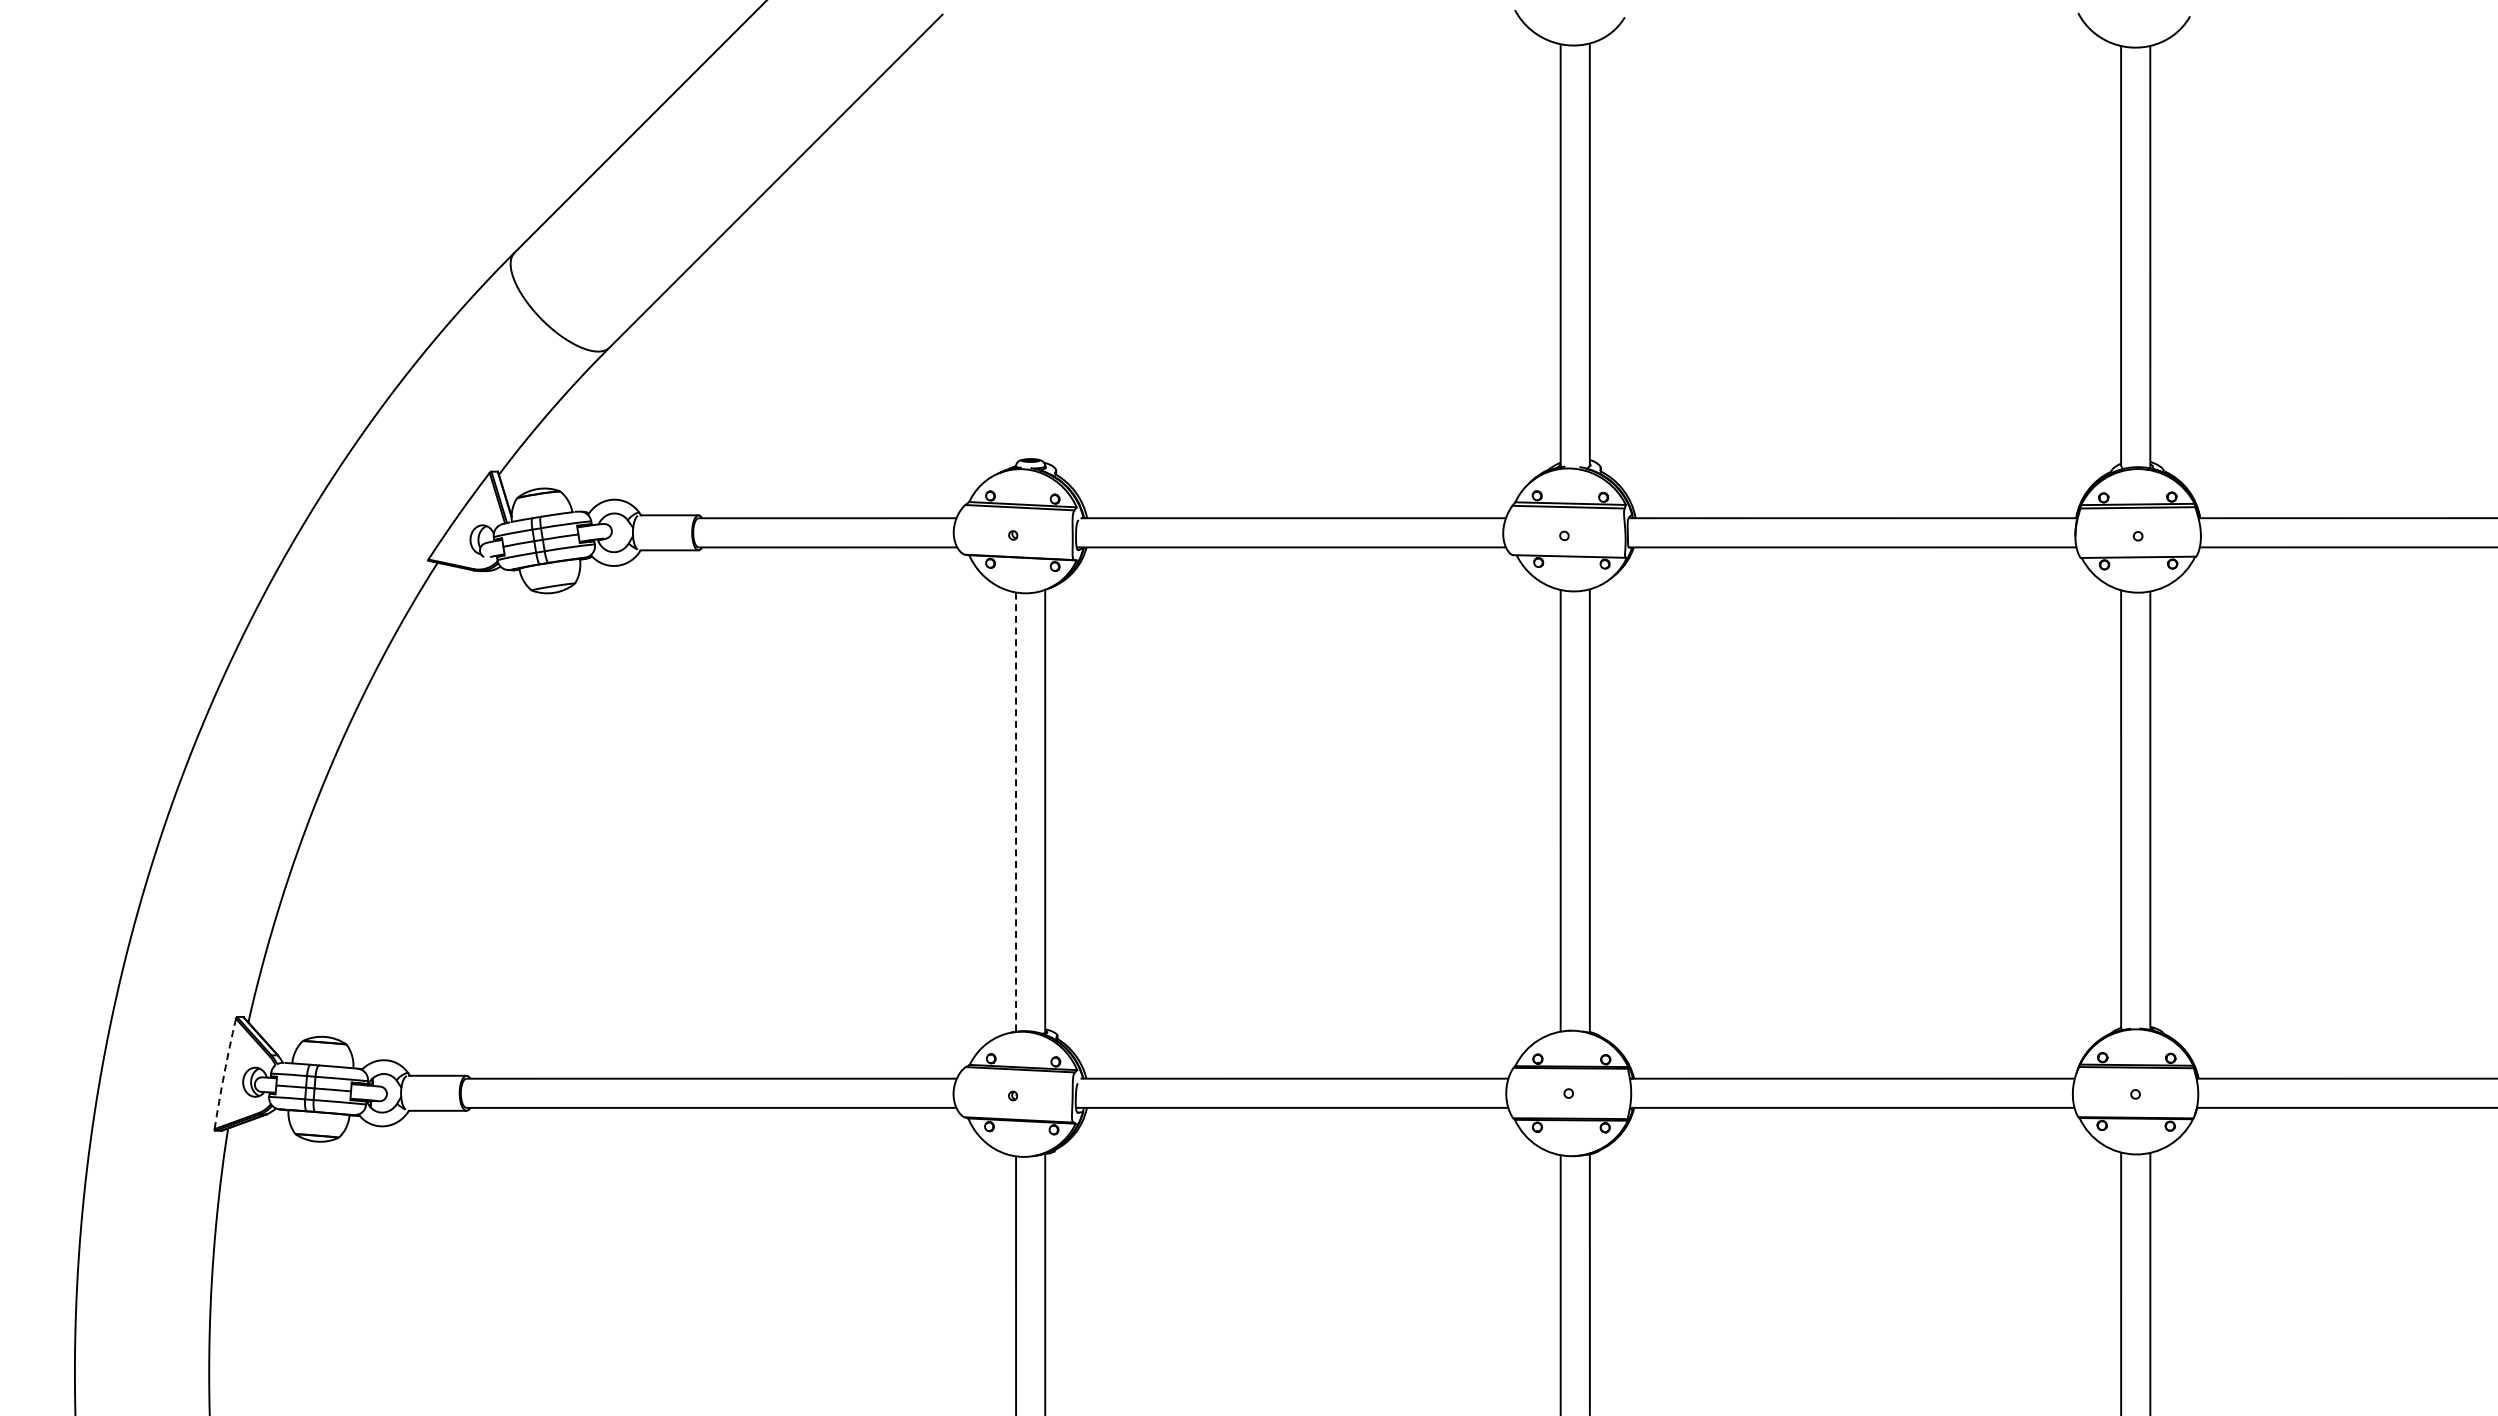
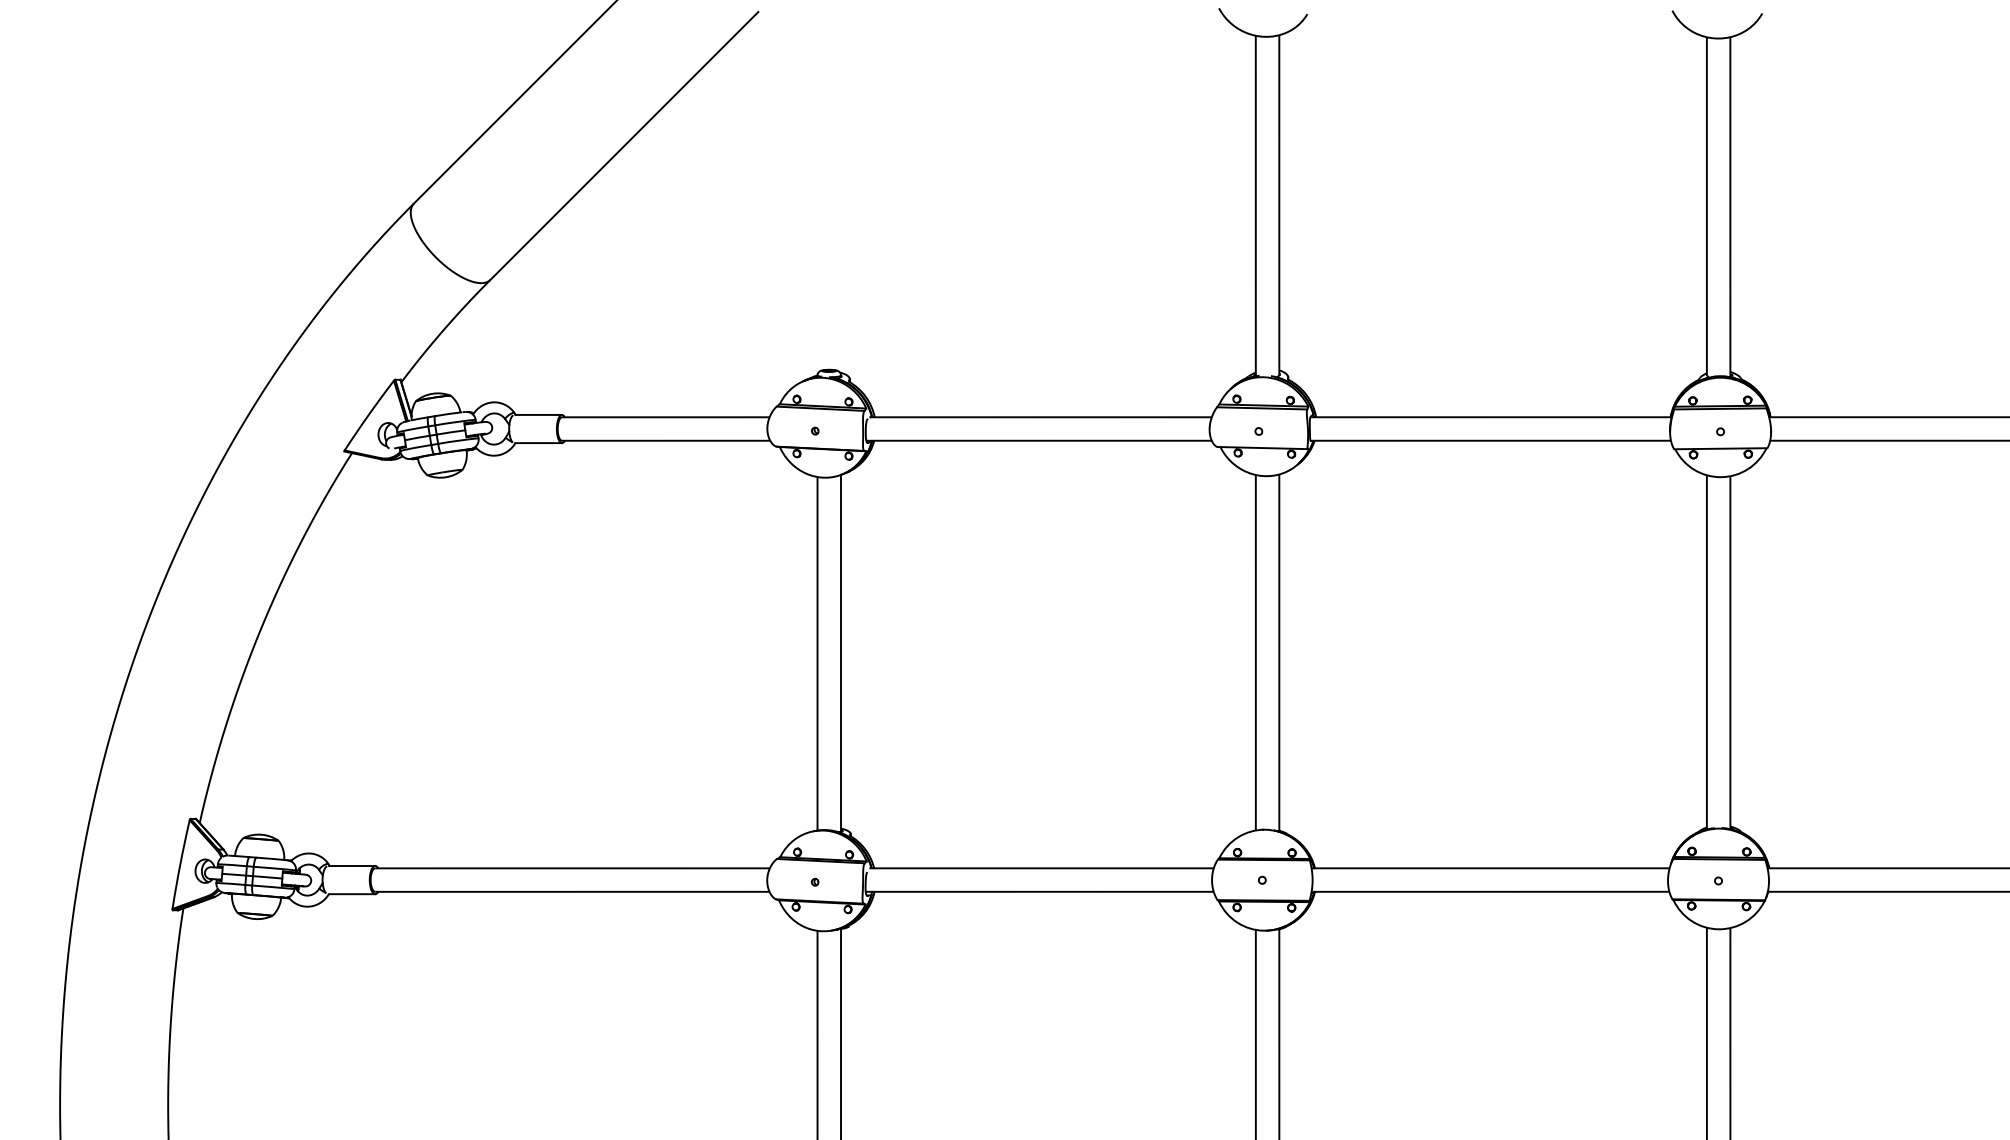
line: (1016, 812) -> (817, 654), dashed -> solid
arc: (224, 1073) -> (180, 864), dashed -> solid

